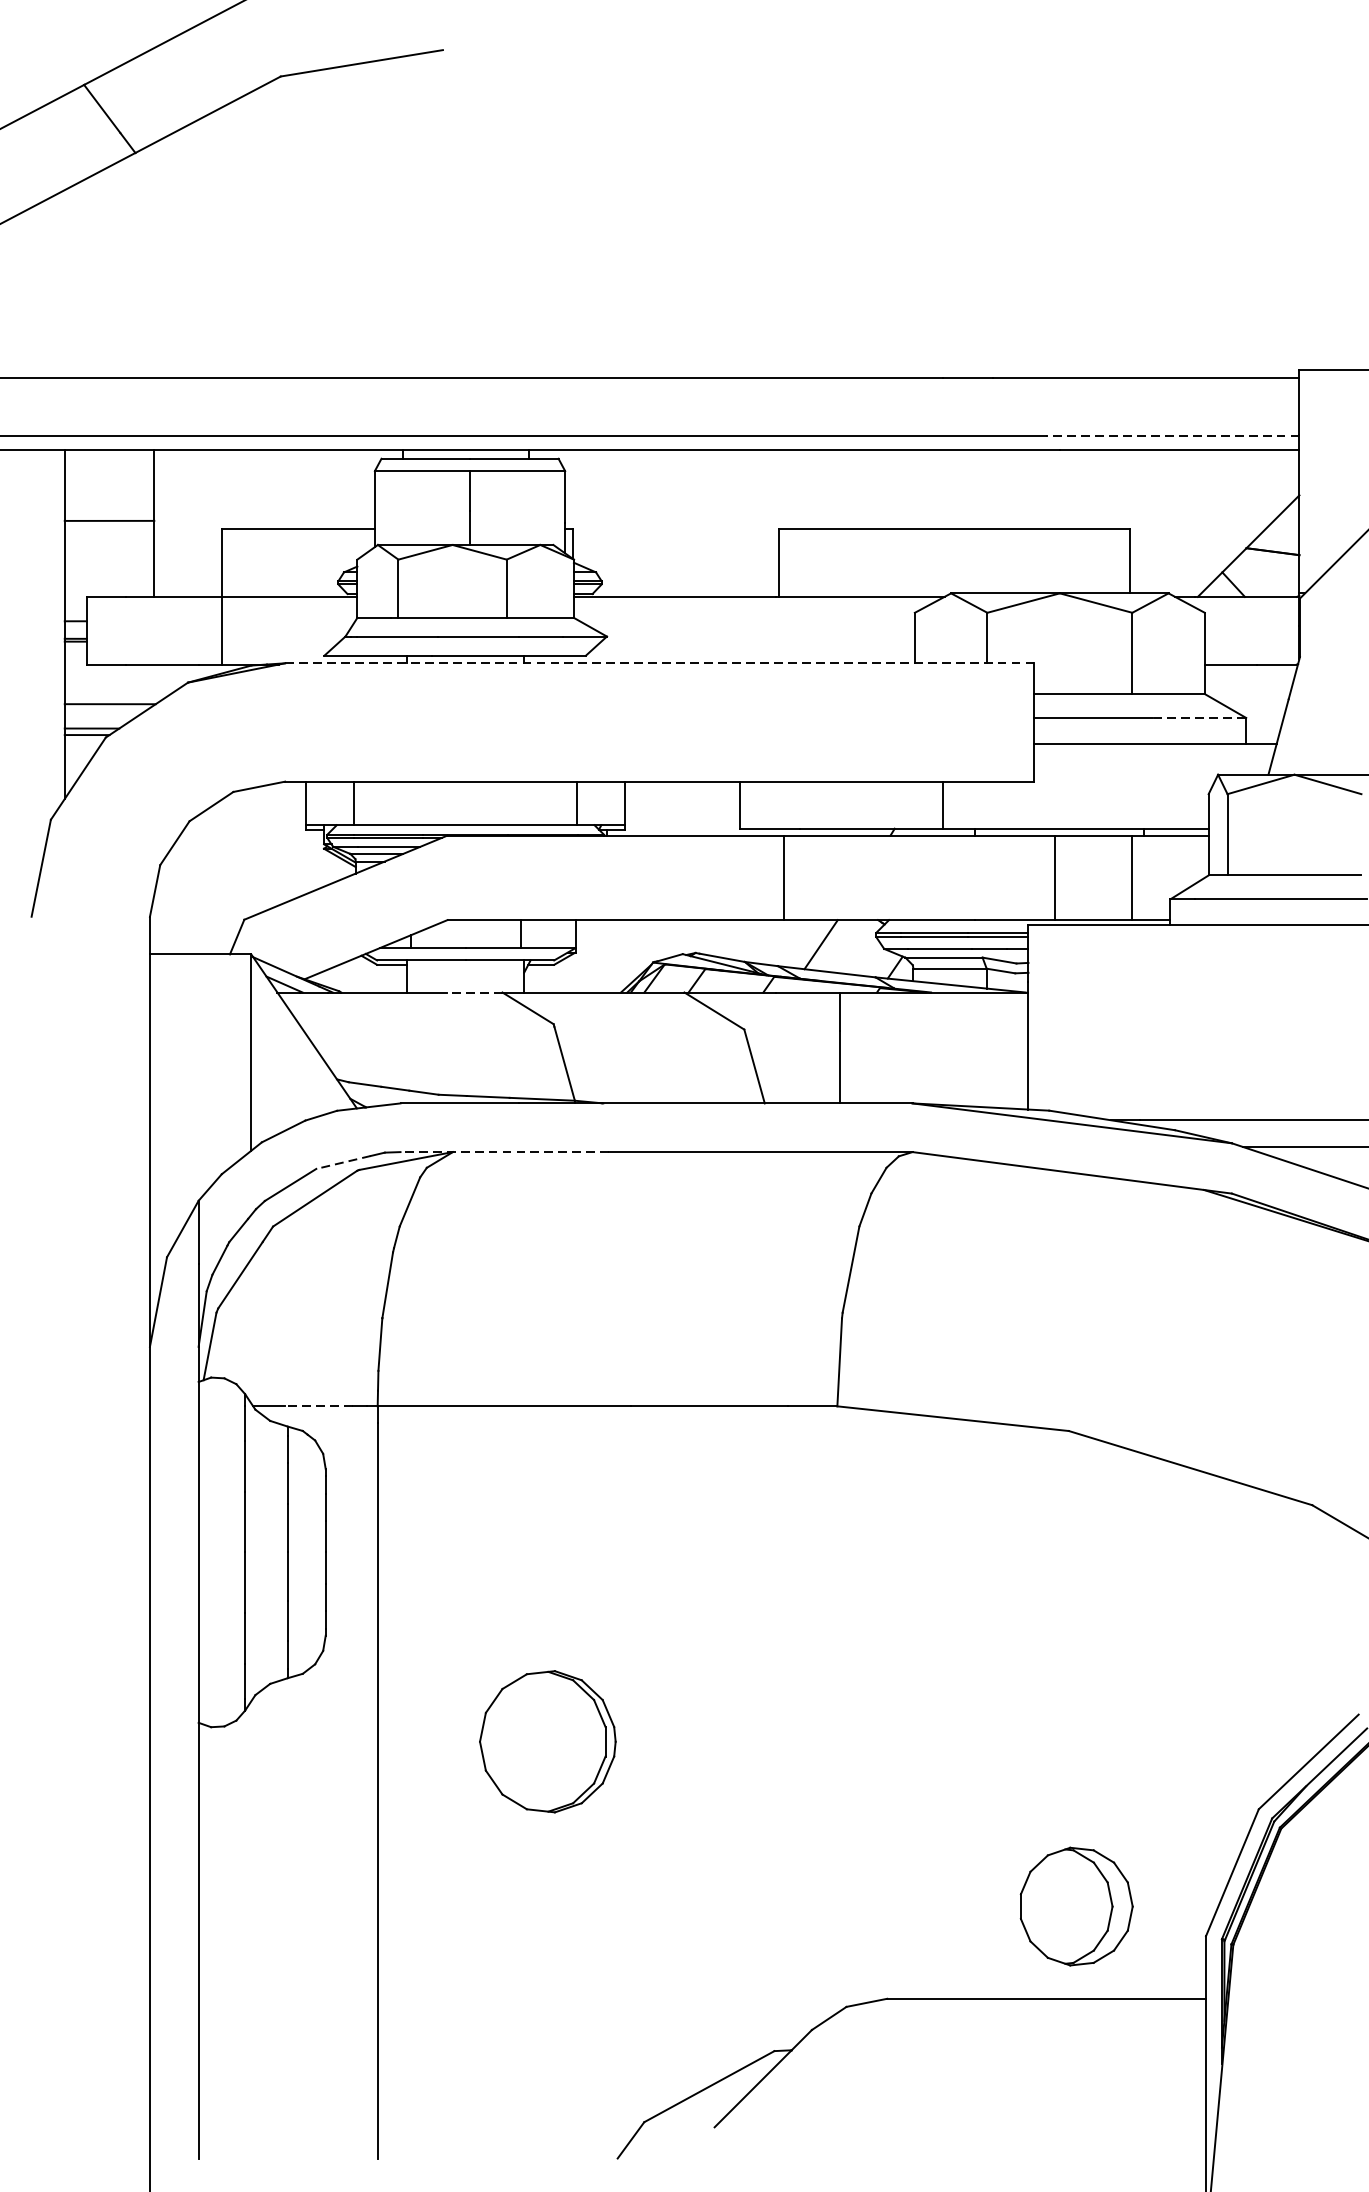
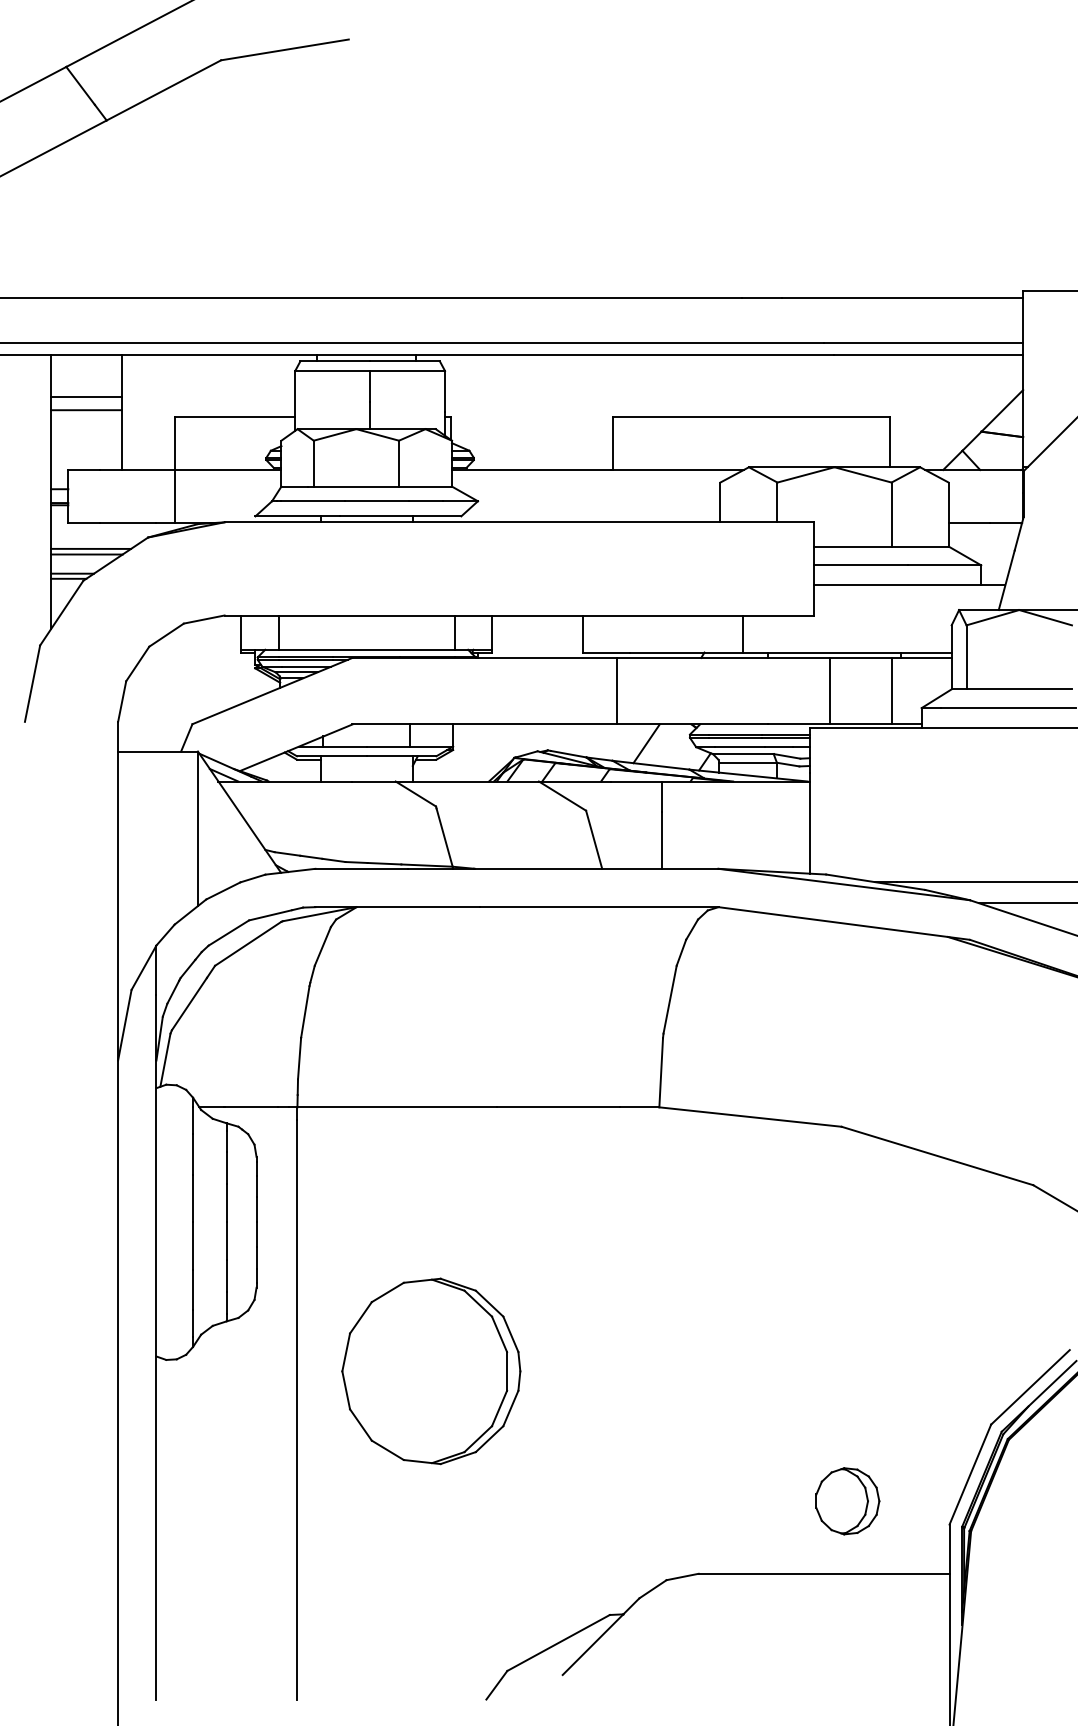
line: (1172, 436) -> (923, 343), dashed -> solid
line: (109, 503) -> (86, 396), added
line: (659, 663) -> (519, 522), dashed -> solid
line: (116, 696) -> (91, 548), added
line: (1199, 718) -> (944, 565), dashed -> solid
line: (475, 992) -> (374, 781), dashed -> solid
line: (504, 1152) -> (397, 907), dashed -> solid
line: (343, 1162) -> (270, 915), dashed -> solid
line: (319, 1406) -> (251, 1107), dashed -> solid
part: (547, 1741) -> (431, 1371), size x1.67
part: (1076, 1906) -> (847, 1501), size x0.71

